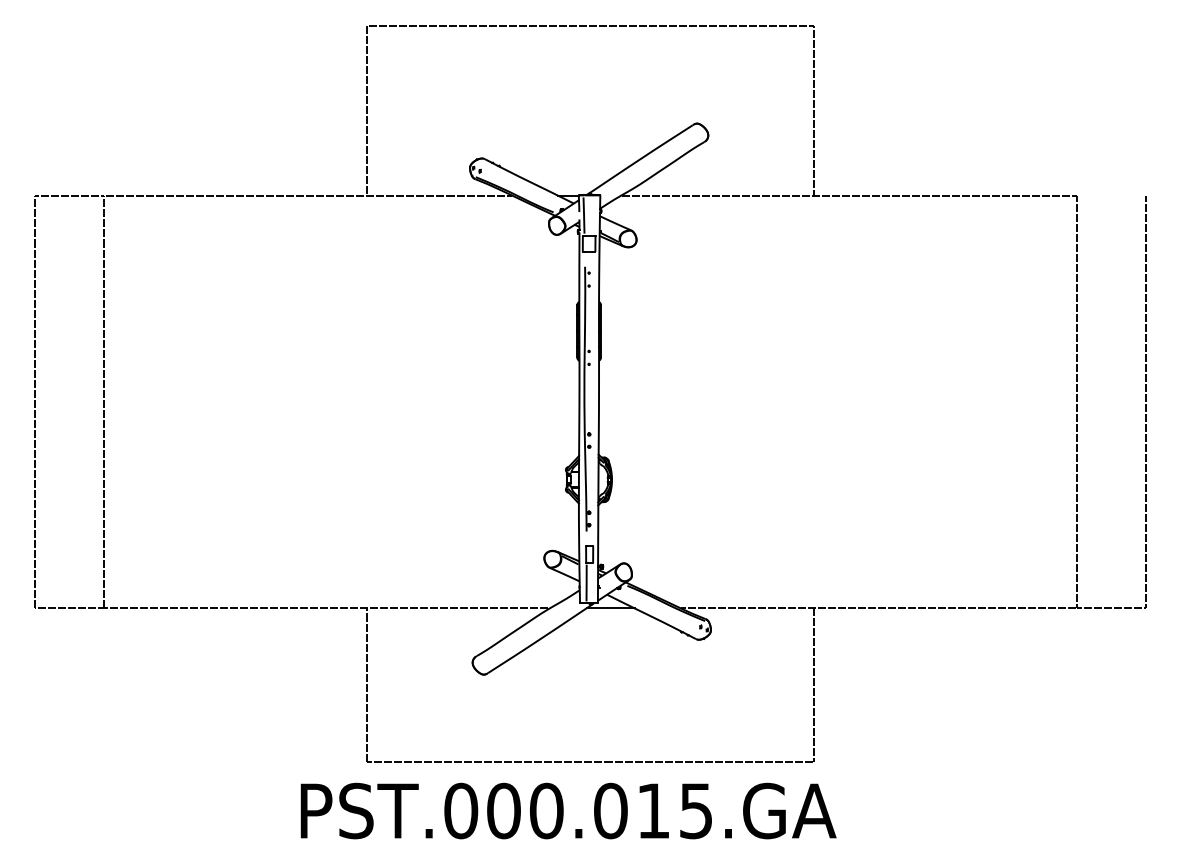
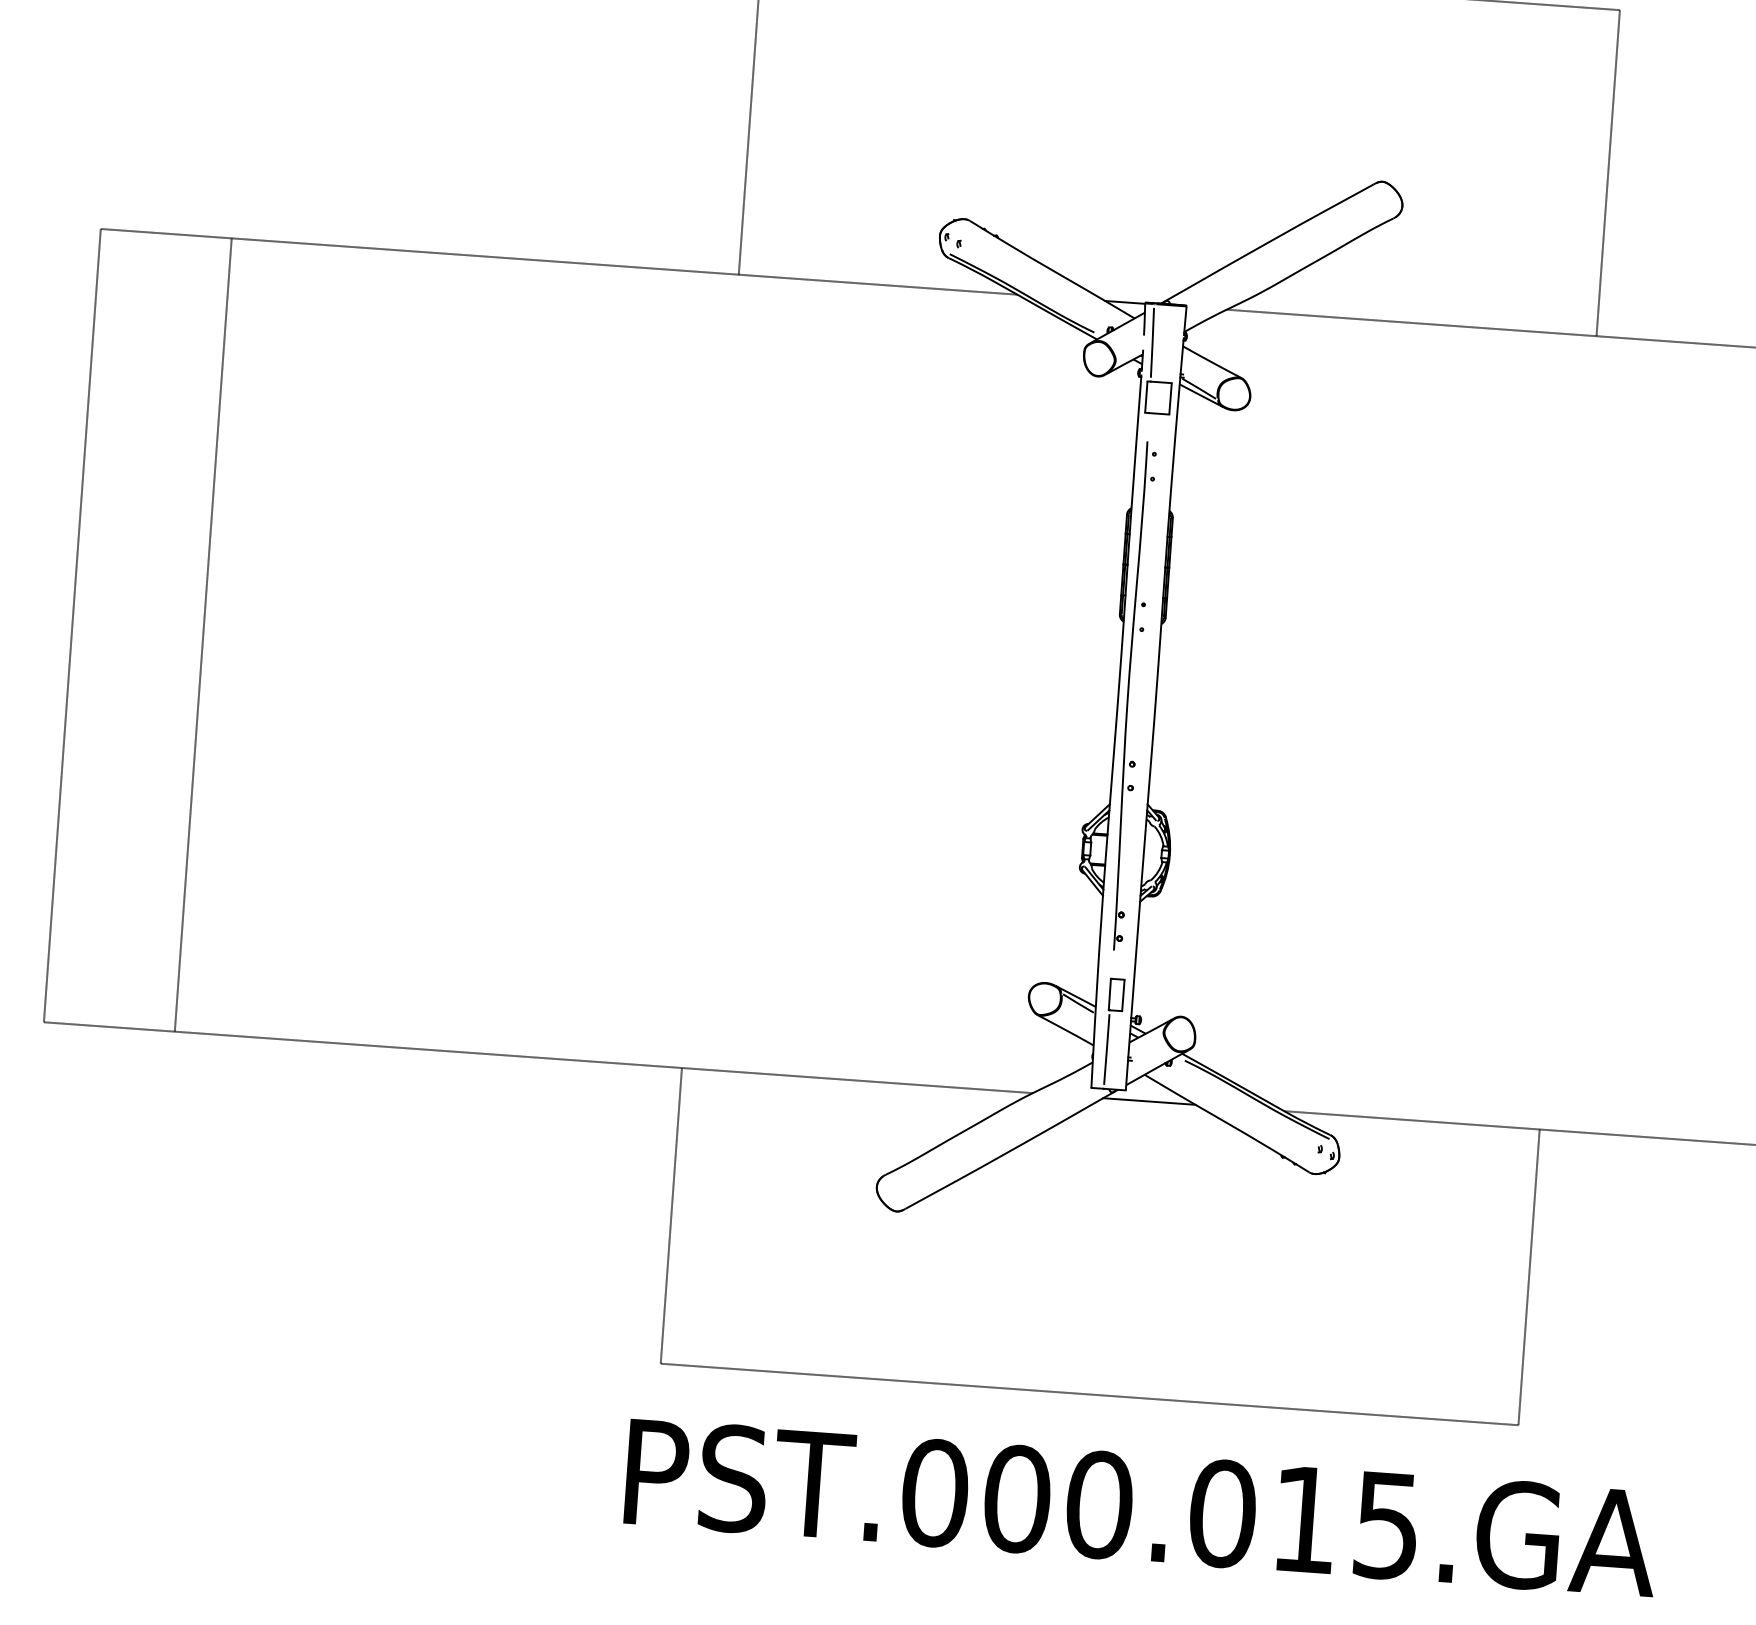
text: (568, 810) -> (1141, 1506), moved

